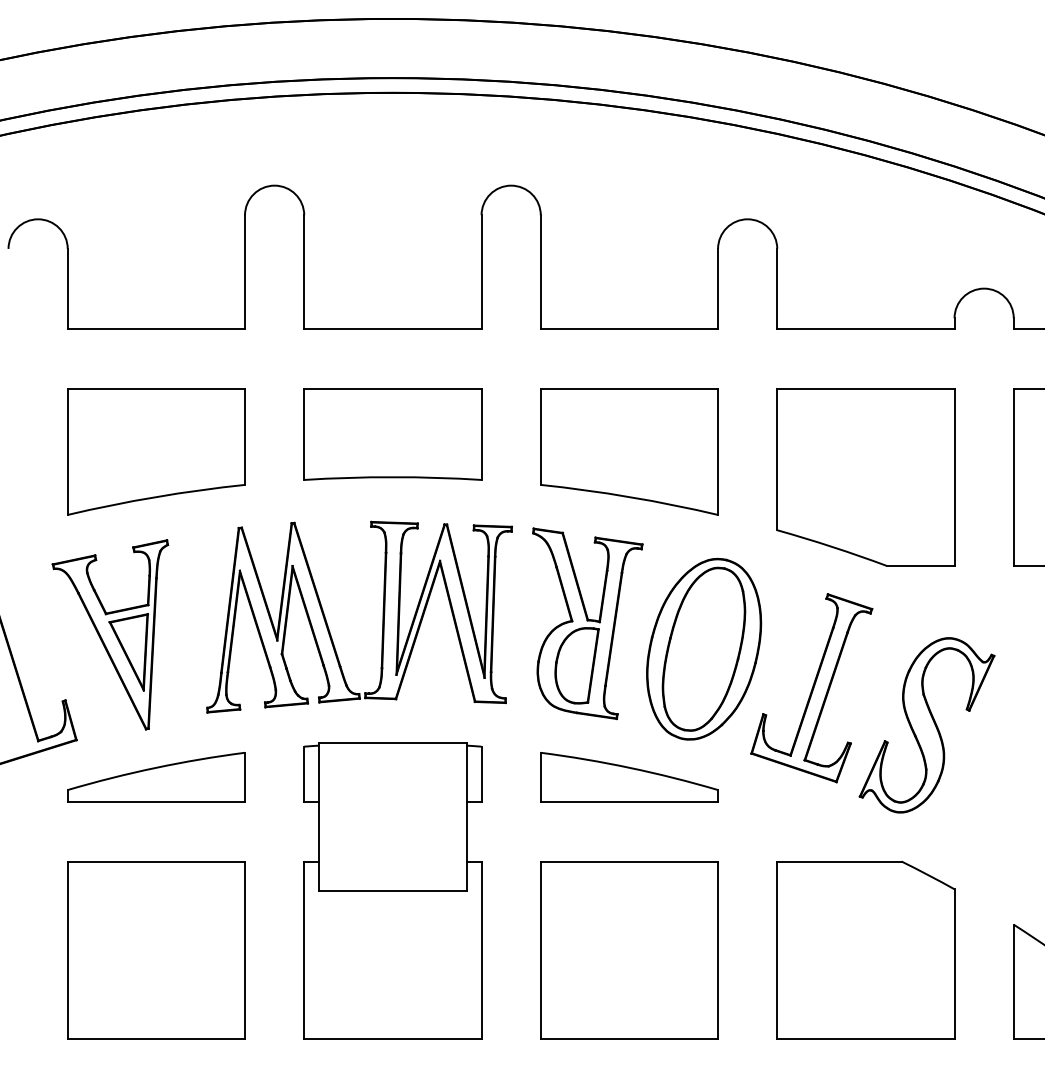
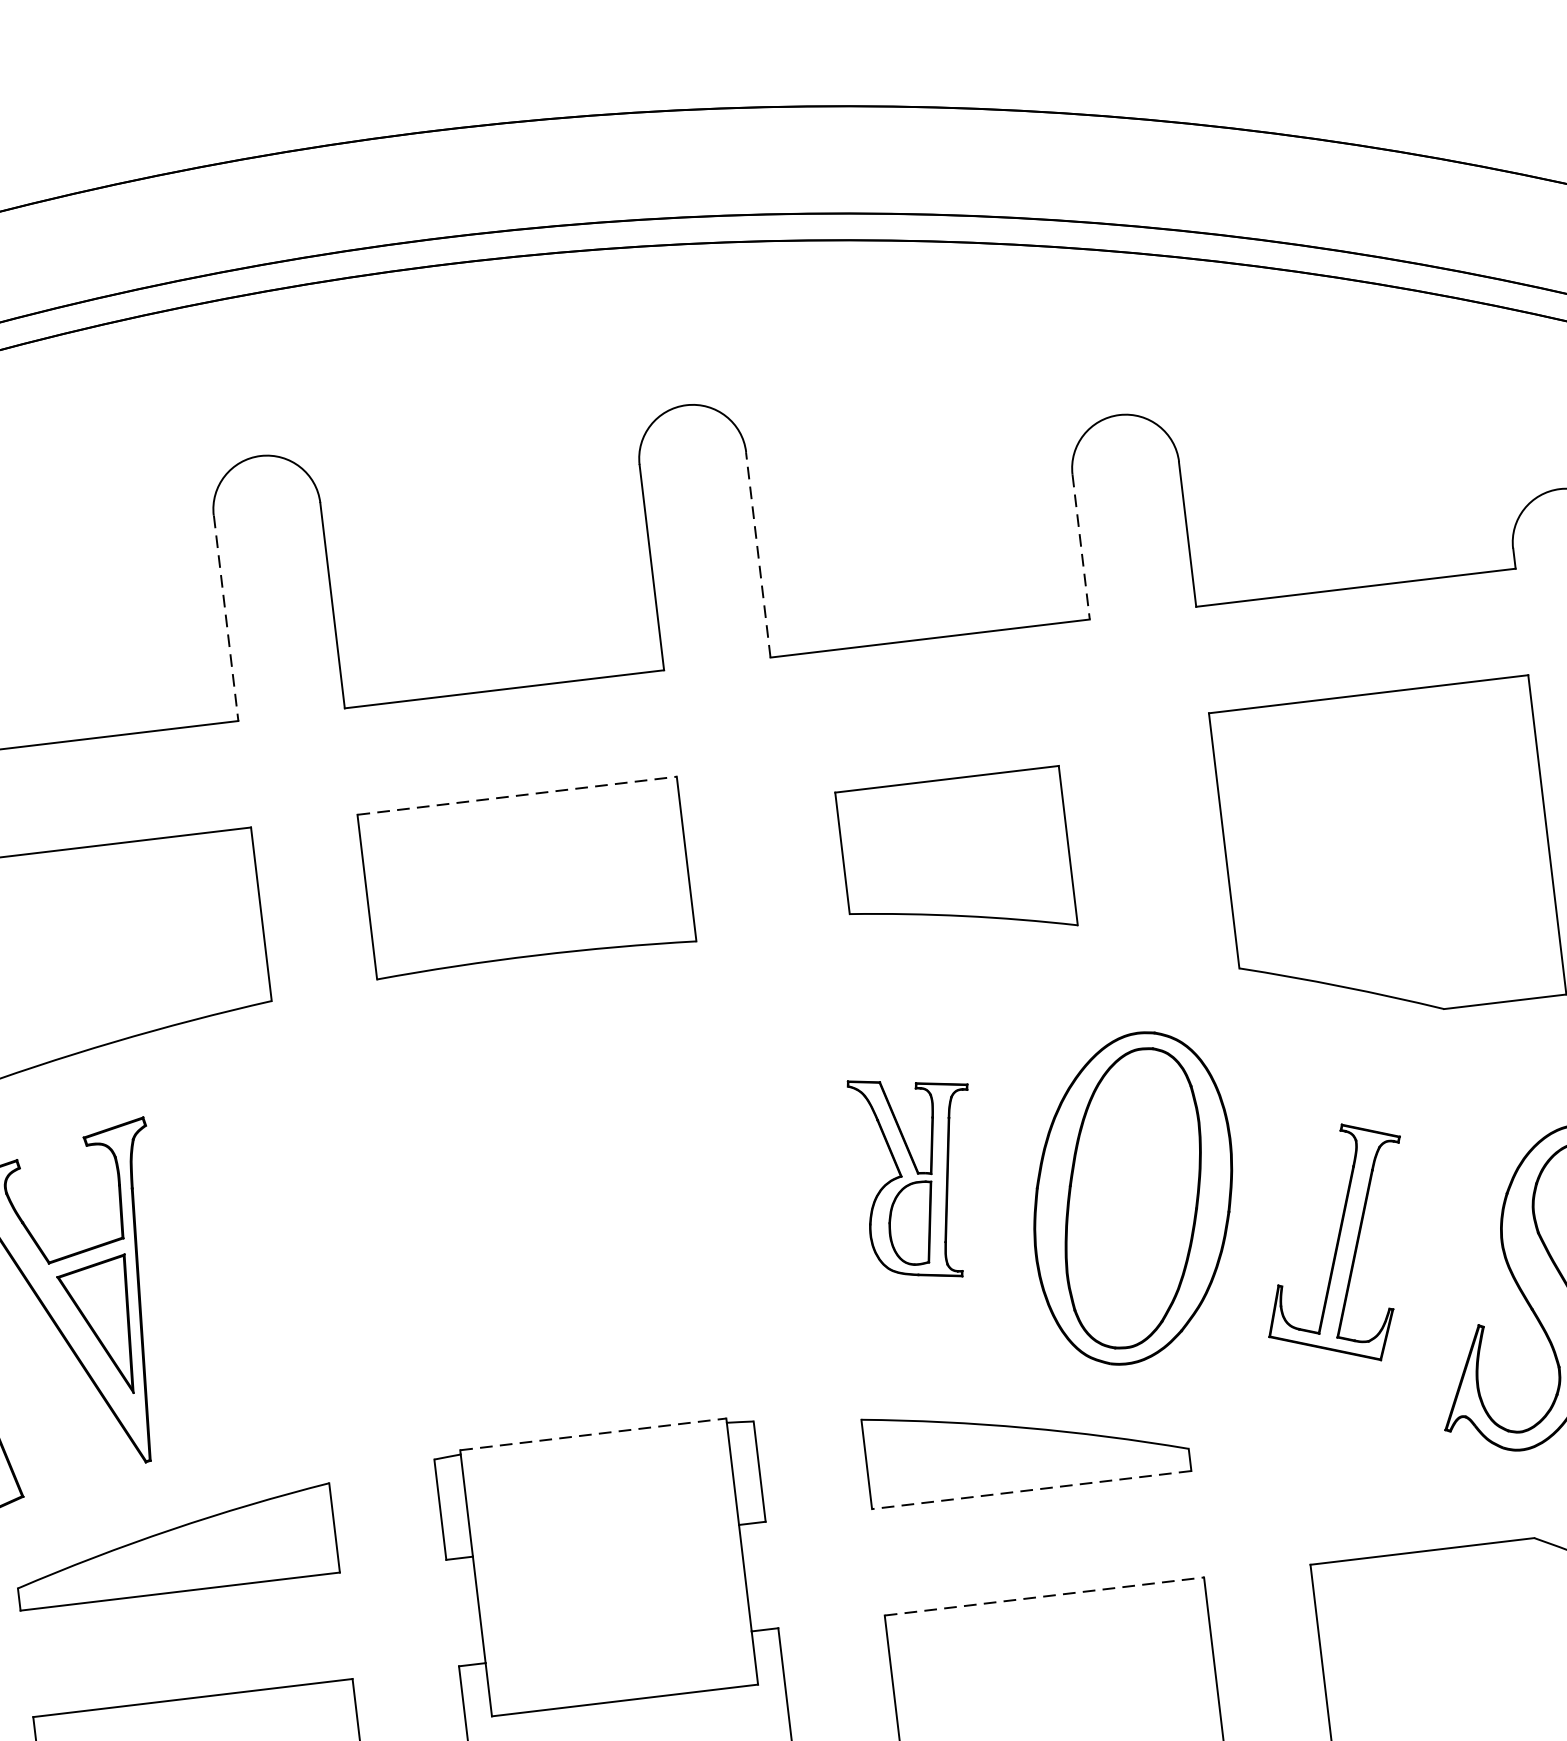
line: (540, 271) -> (757, 553), solid -> dashed
line: (245, 272) -> (226, 618), solid -> dashed
line: (718, 289) -> (1082, 547), solid -> dashed
line: (392, 388) -> (516, 795), solid -> dashed
part: (629, 451) -> (956, 858), size x0.7
part: (382, 616) -> (547, 1208), removed
part: (587, 623) -> (917, 1177), size x0.6
part: (811, 688) -> (1335, 1245), size x0.7
line: (392, 743) -> (592, 1434), solid -> dashed
line: (629, 802) -> (1031, 1490), solid -> dashed
line: (629, 861) -> (1044, 1596), solid -> dashed

